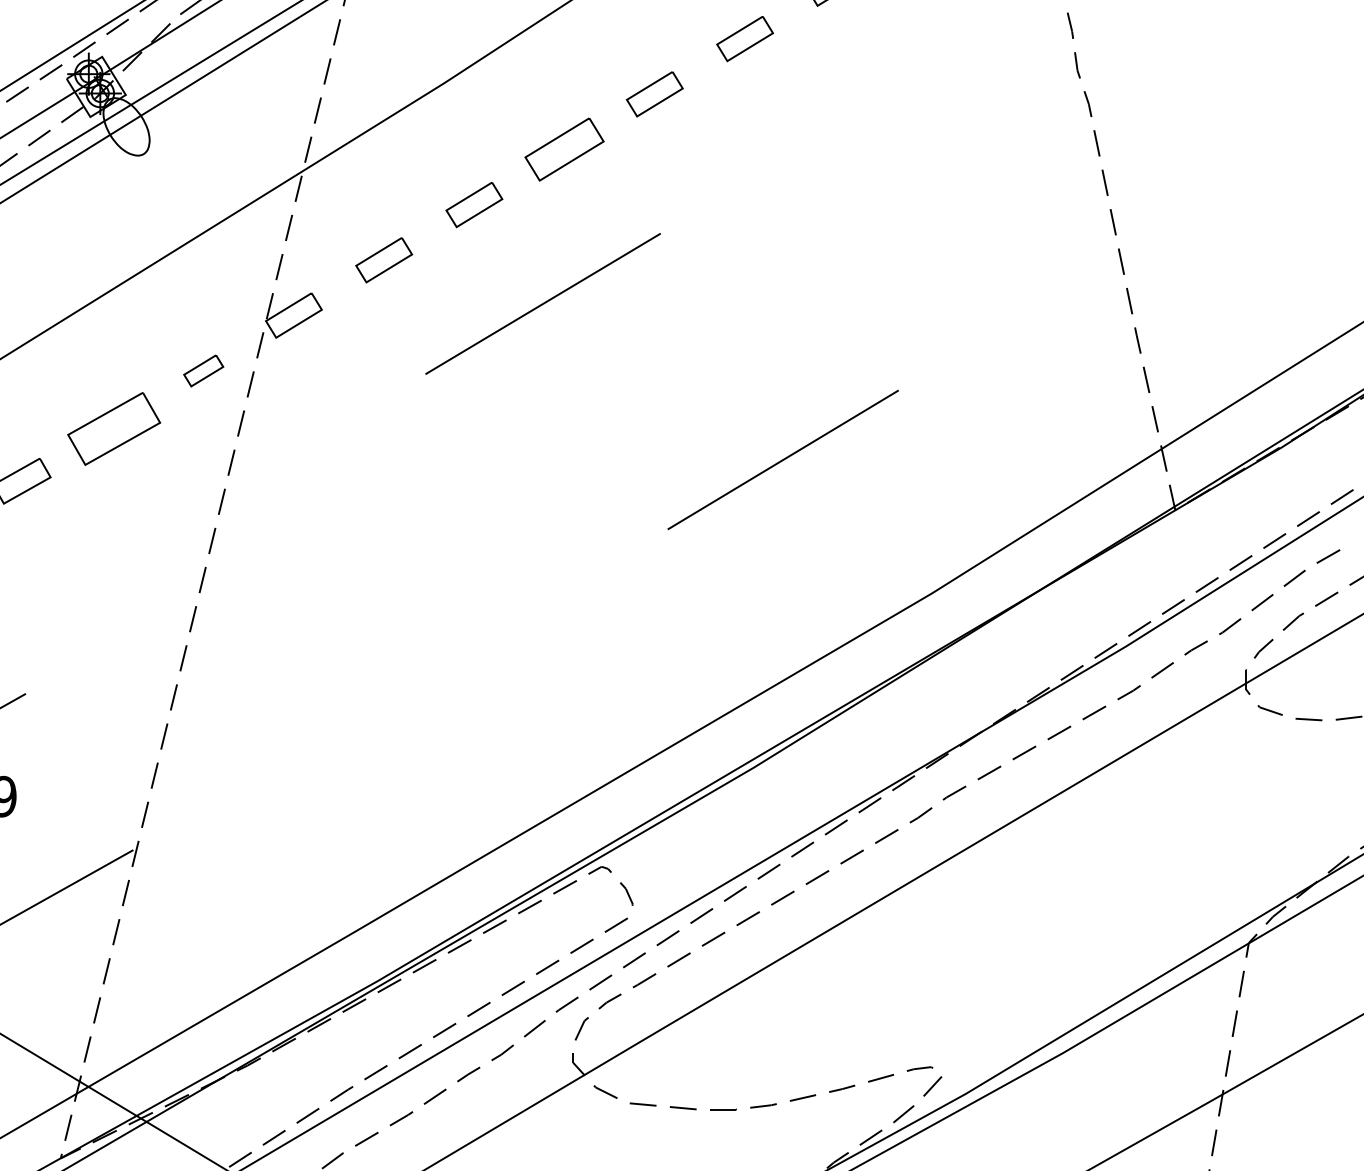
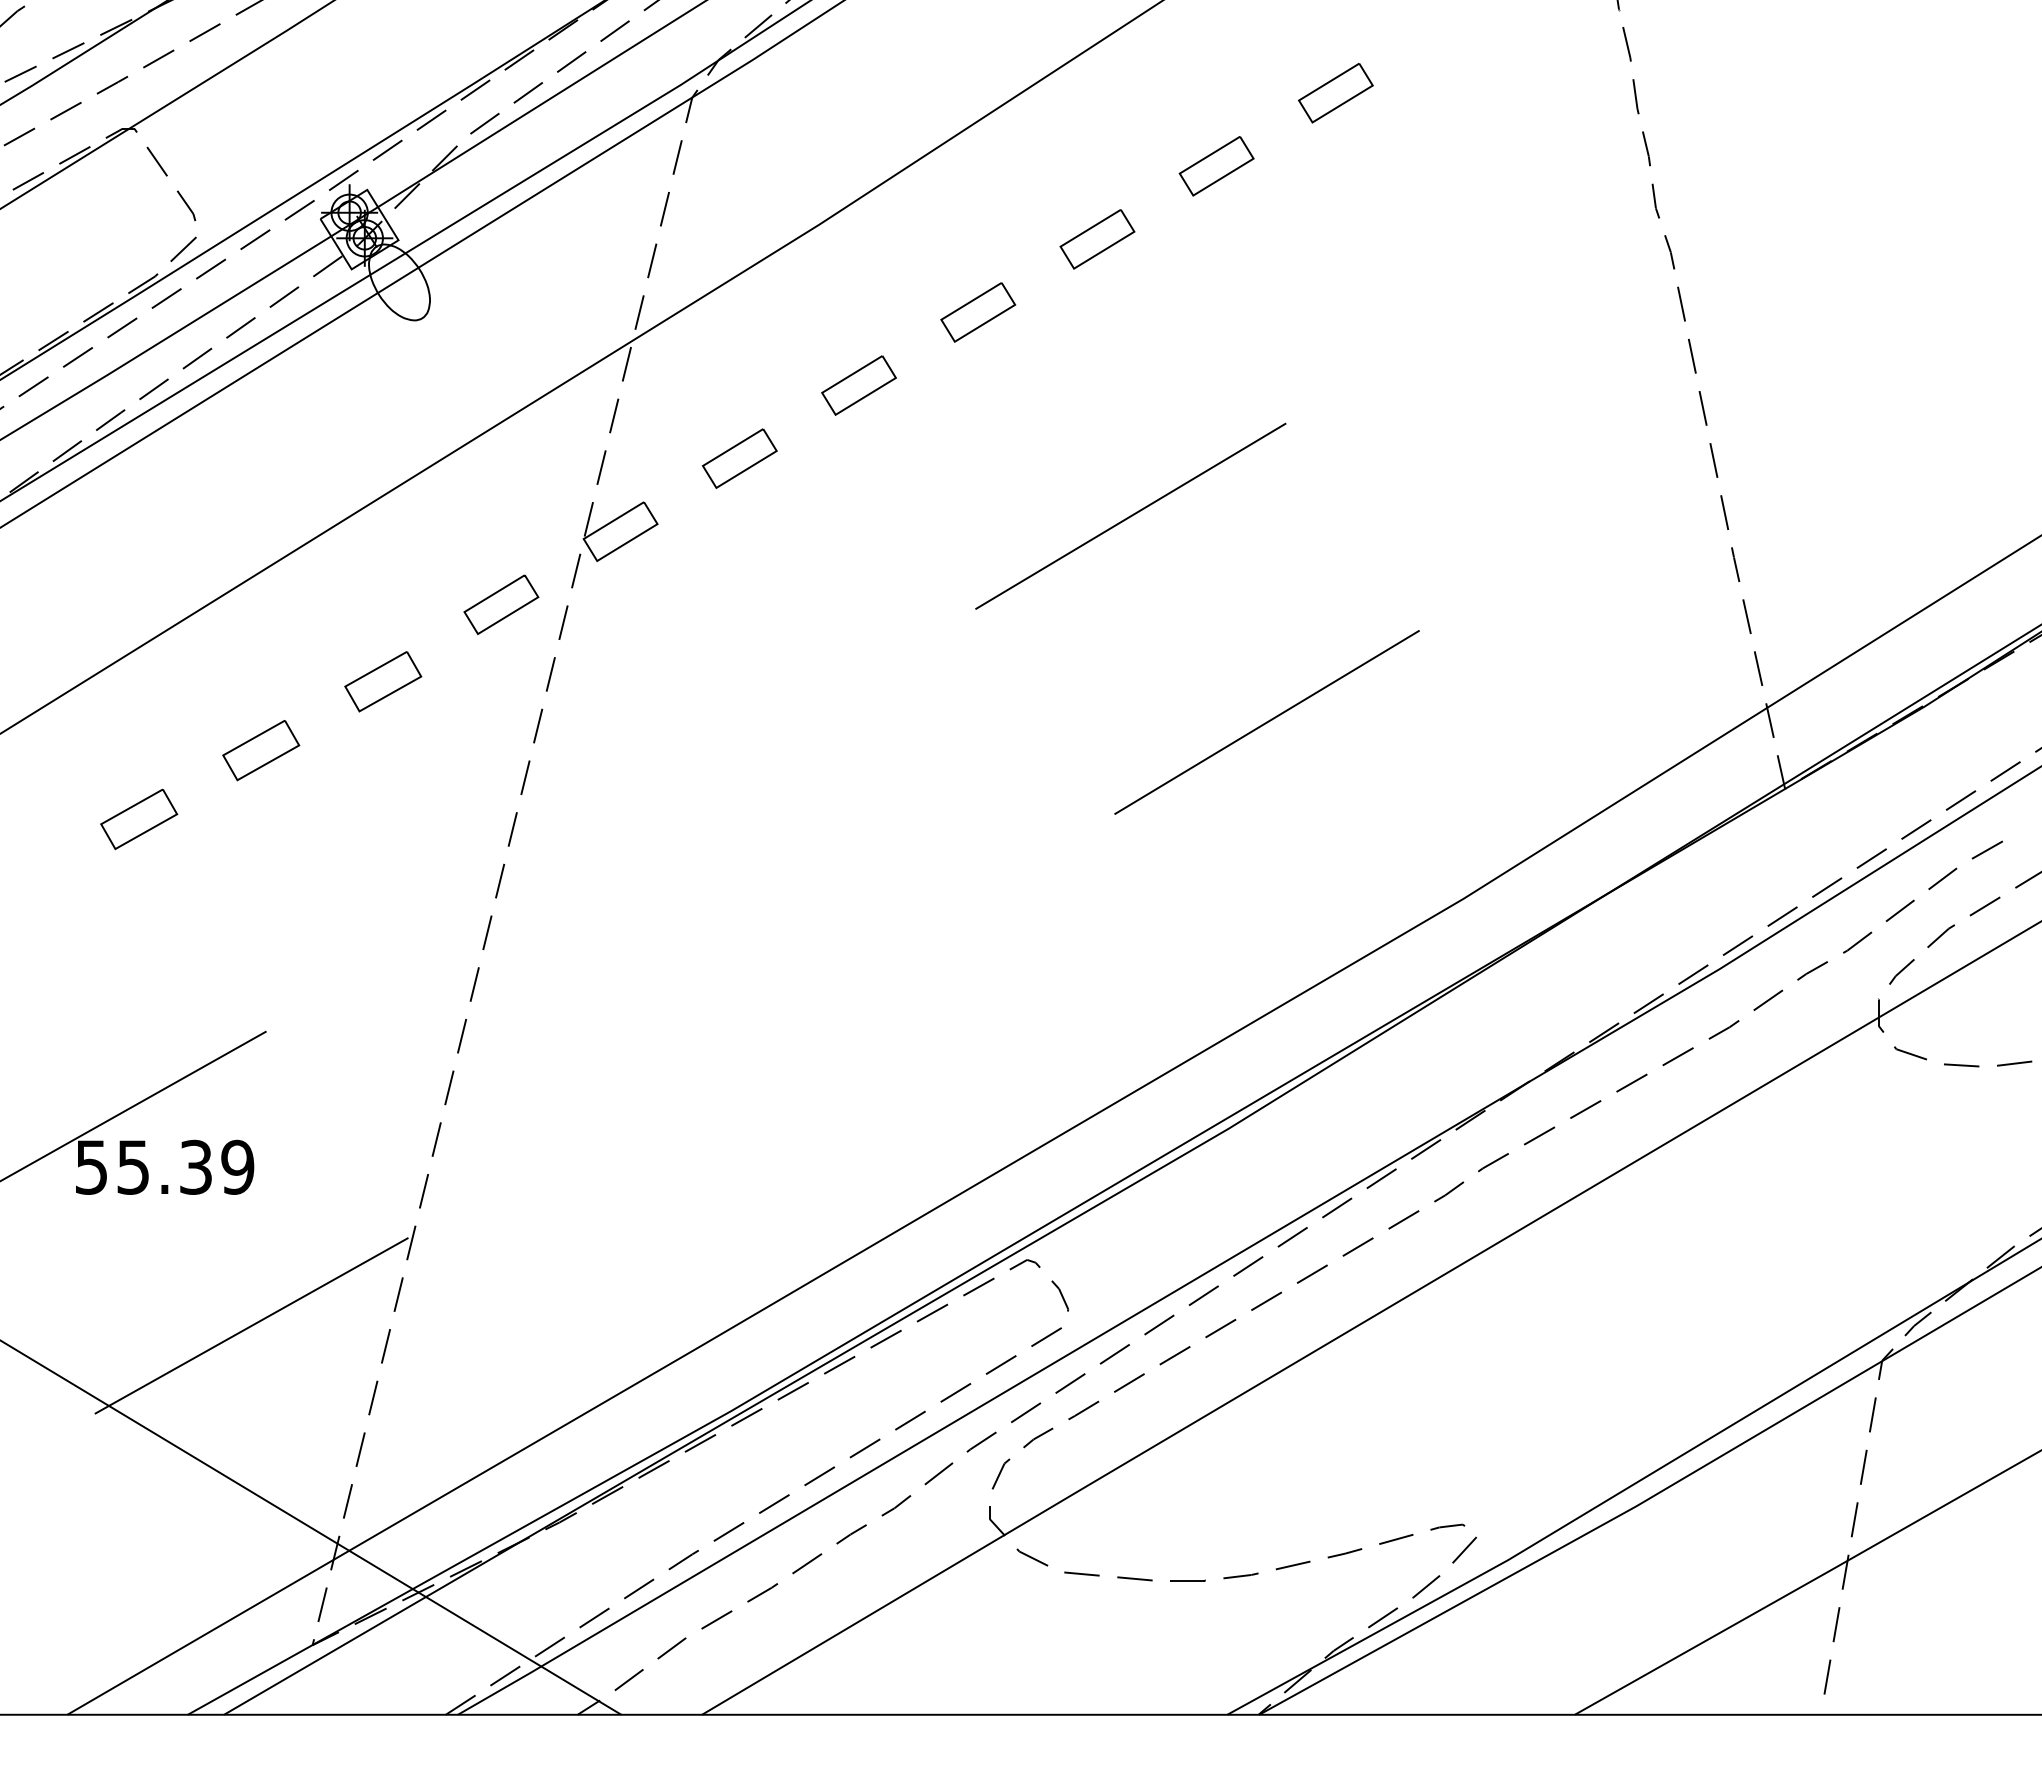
part: (564, 149) -> (978, 312), size x0.71
line: (542, 303) -> (1130, 515), moved
part: (203, 370) -> (501, 604), size x1.43
part: (114, 428) -> (383, 681), size x0.62

